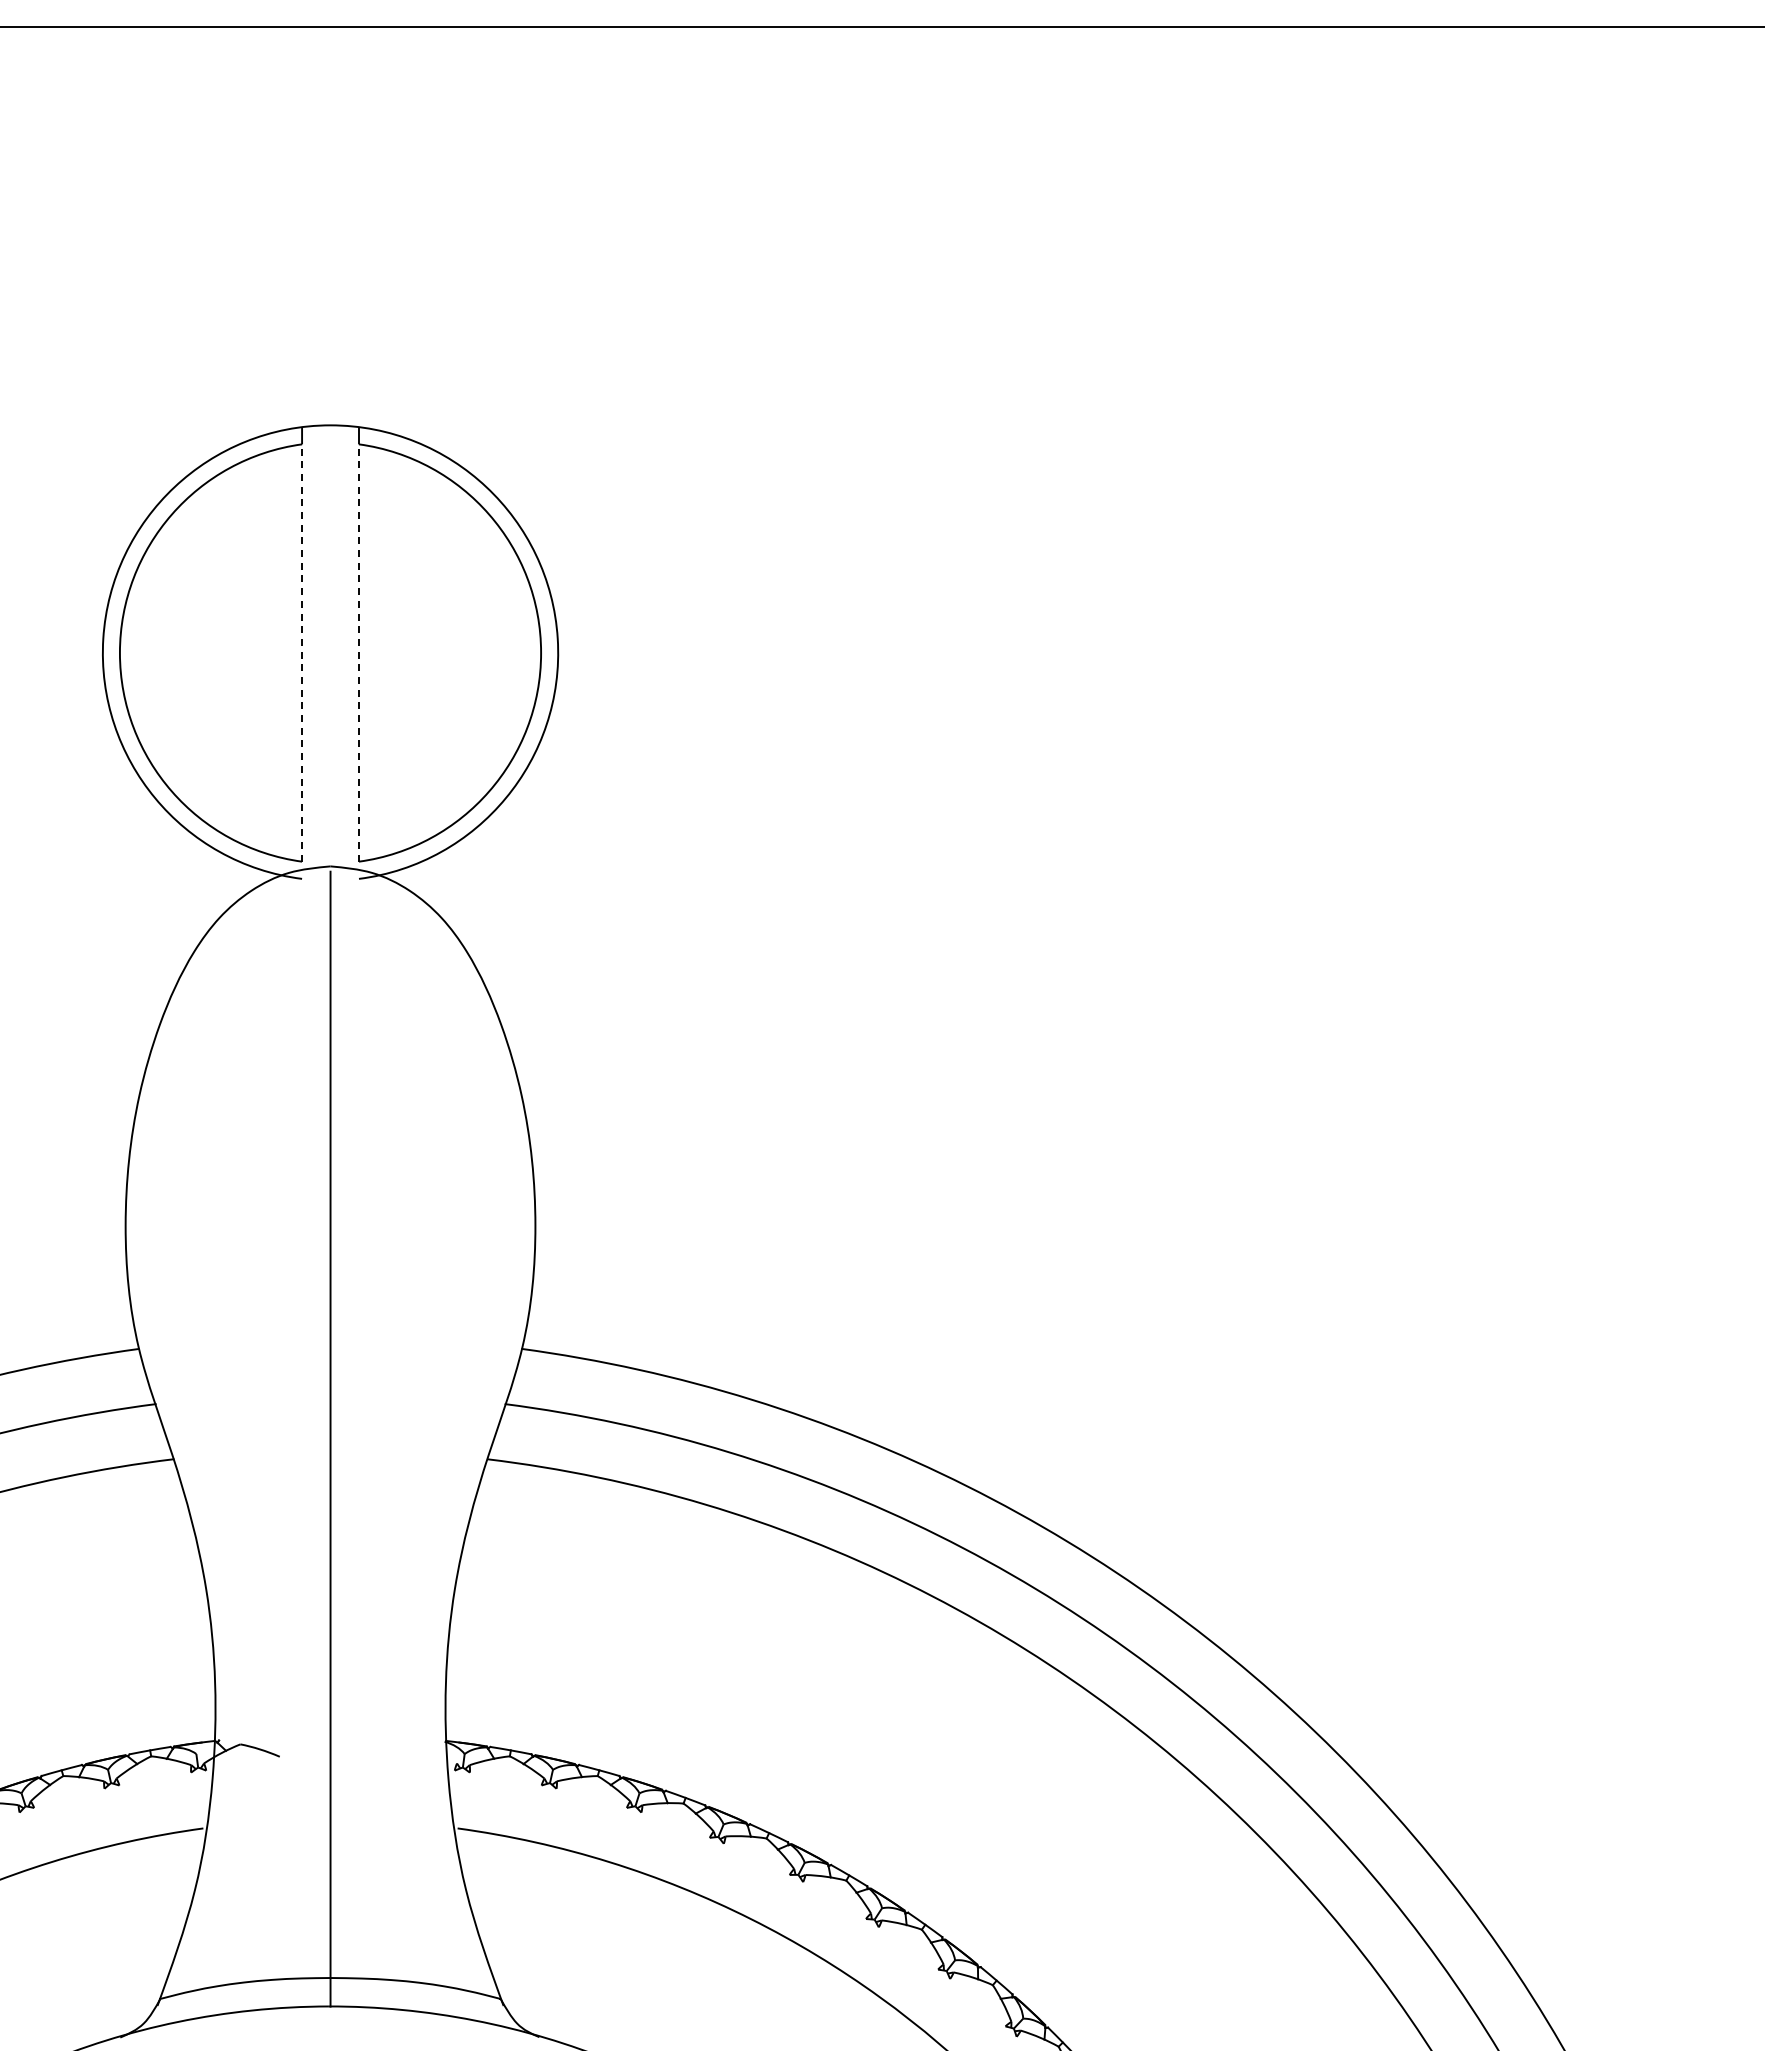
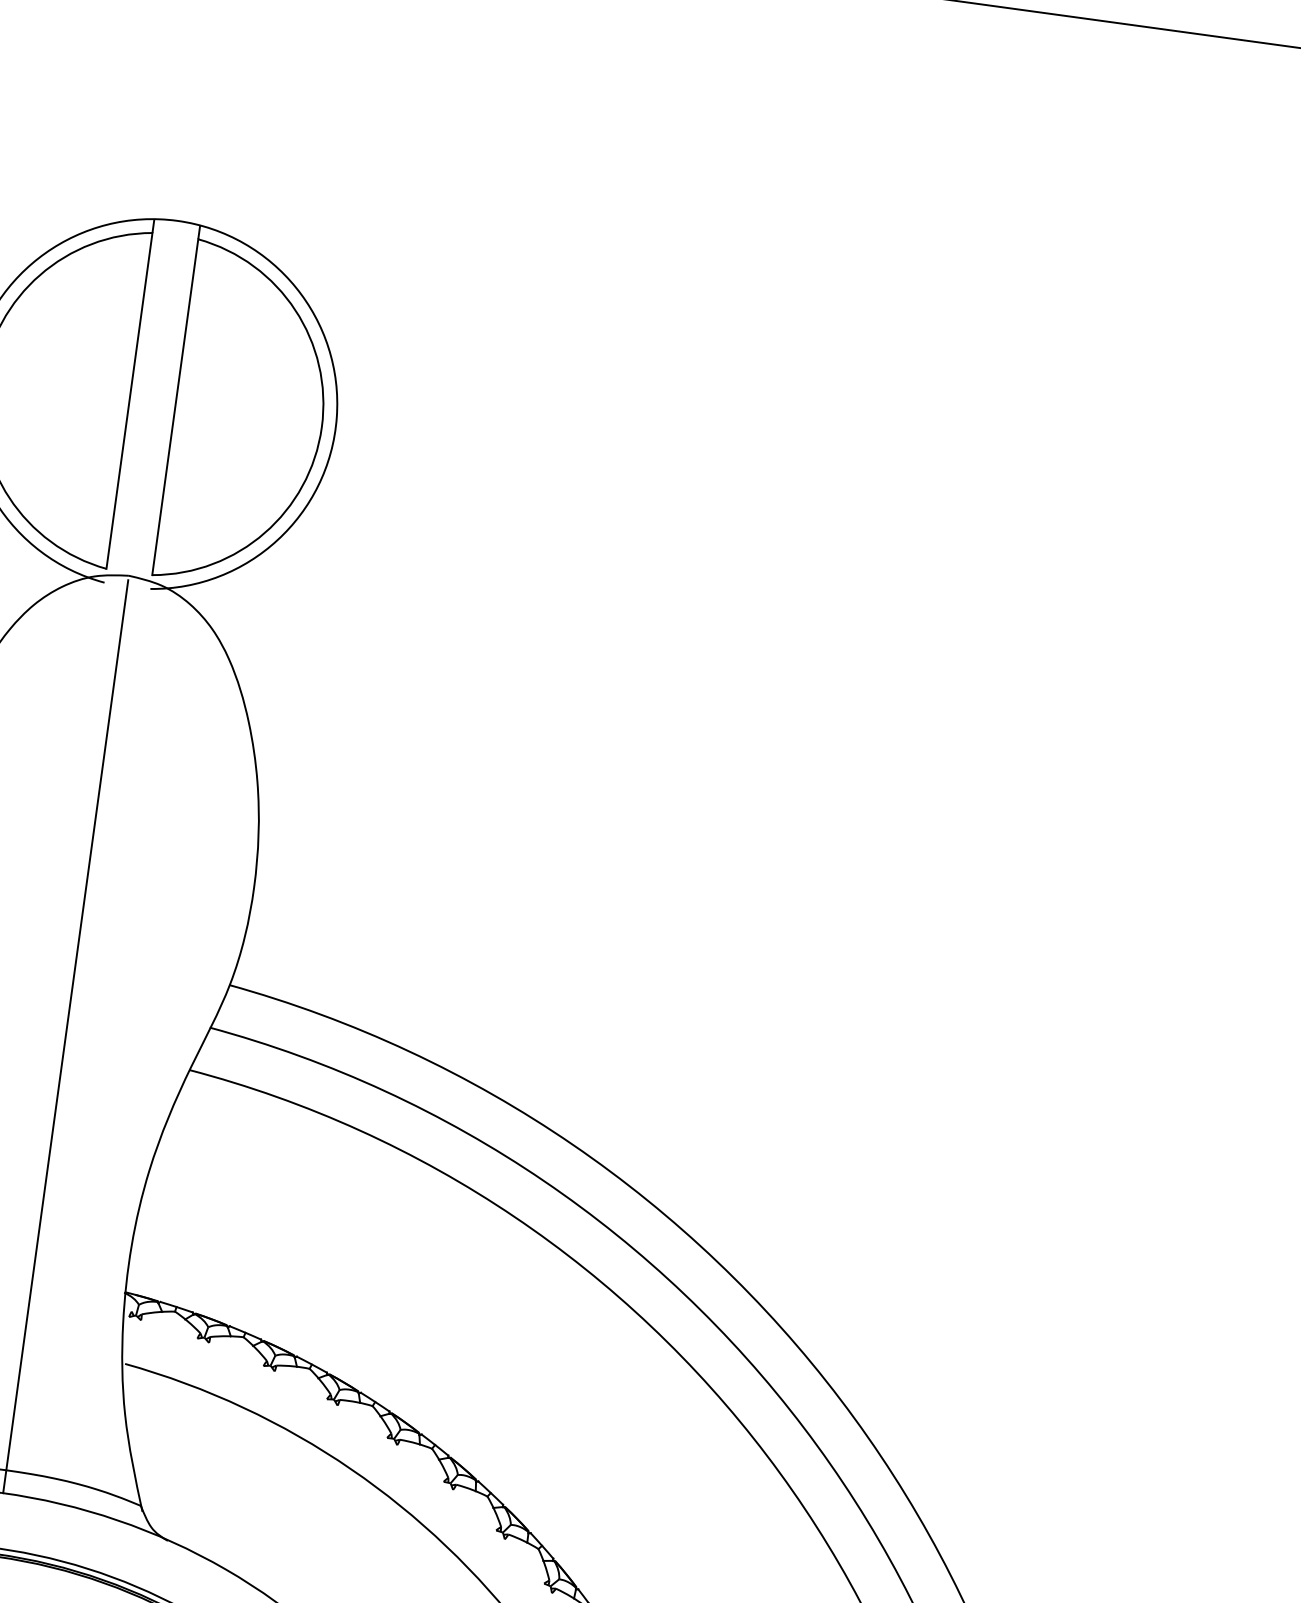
line: (302, 653) -> (129, 401), dashed -> solid
line: (358, 653) -> (174, 407), dashed -> solid

